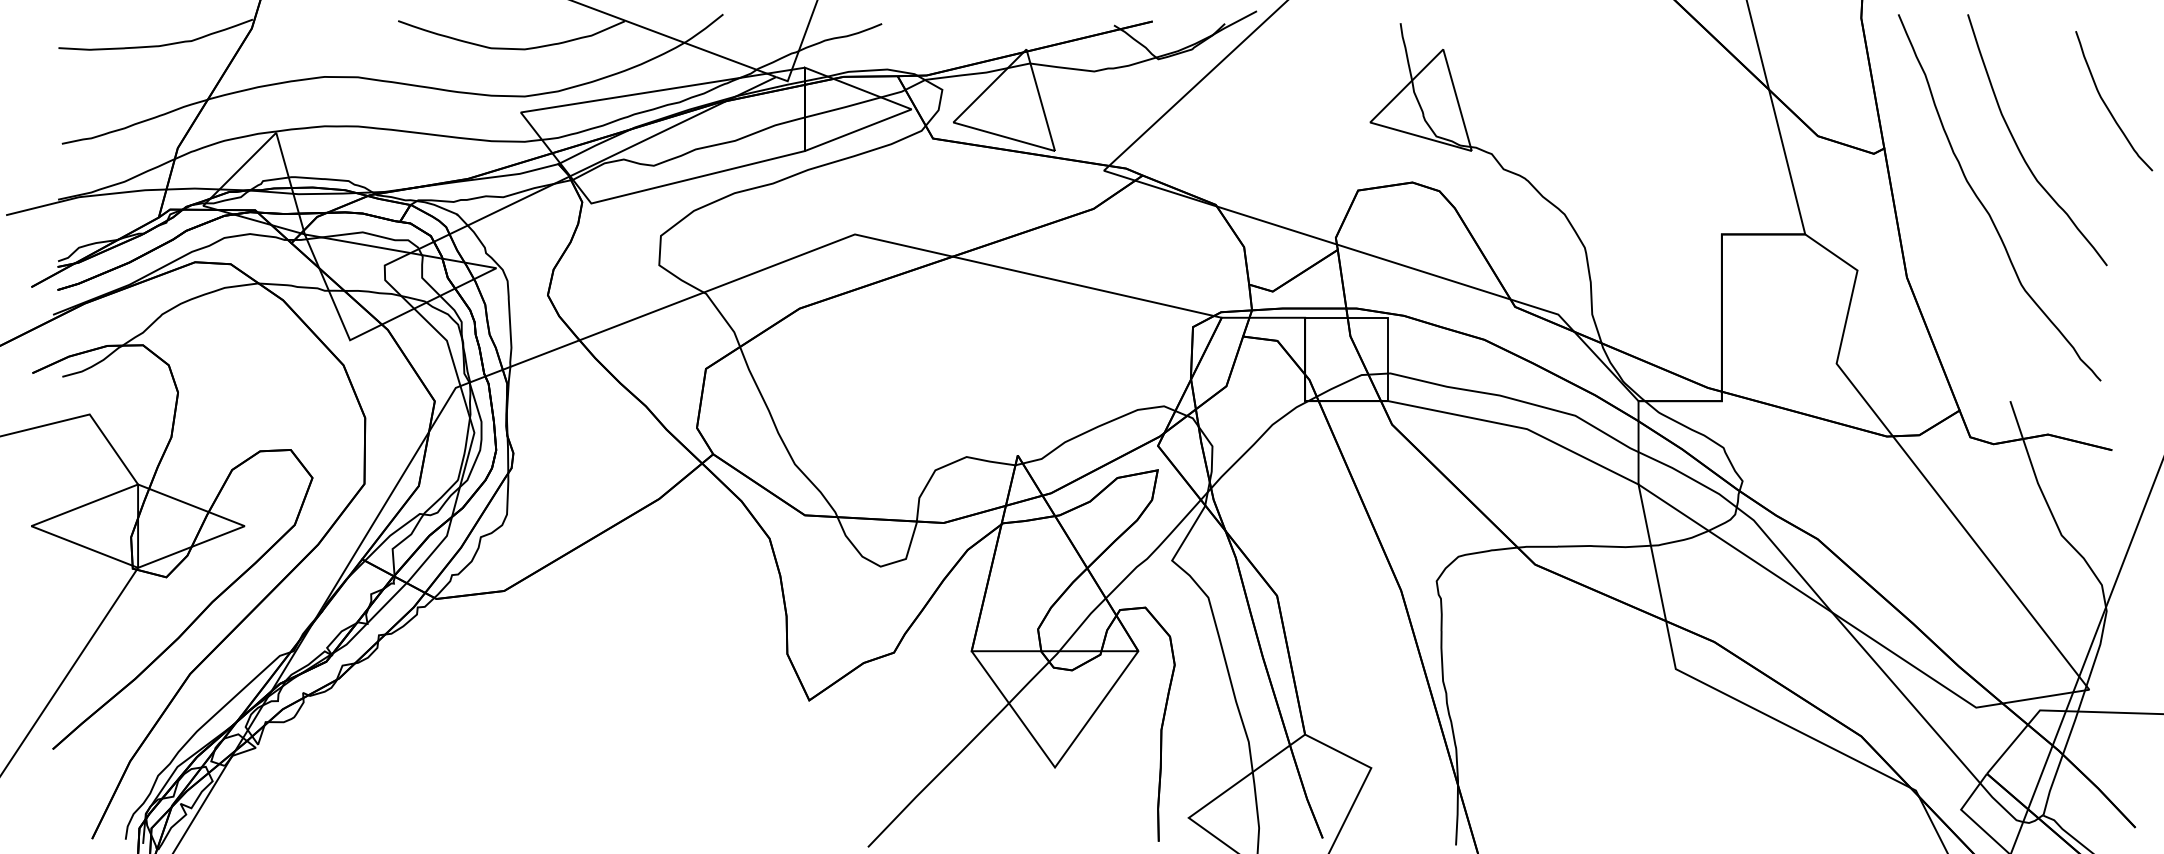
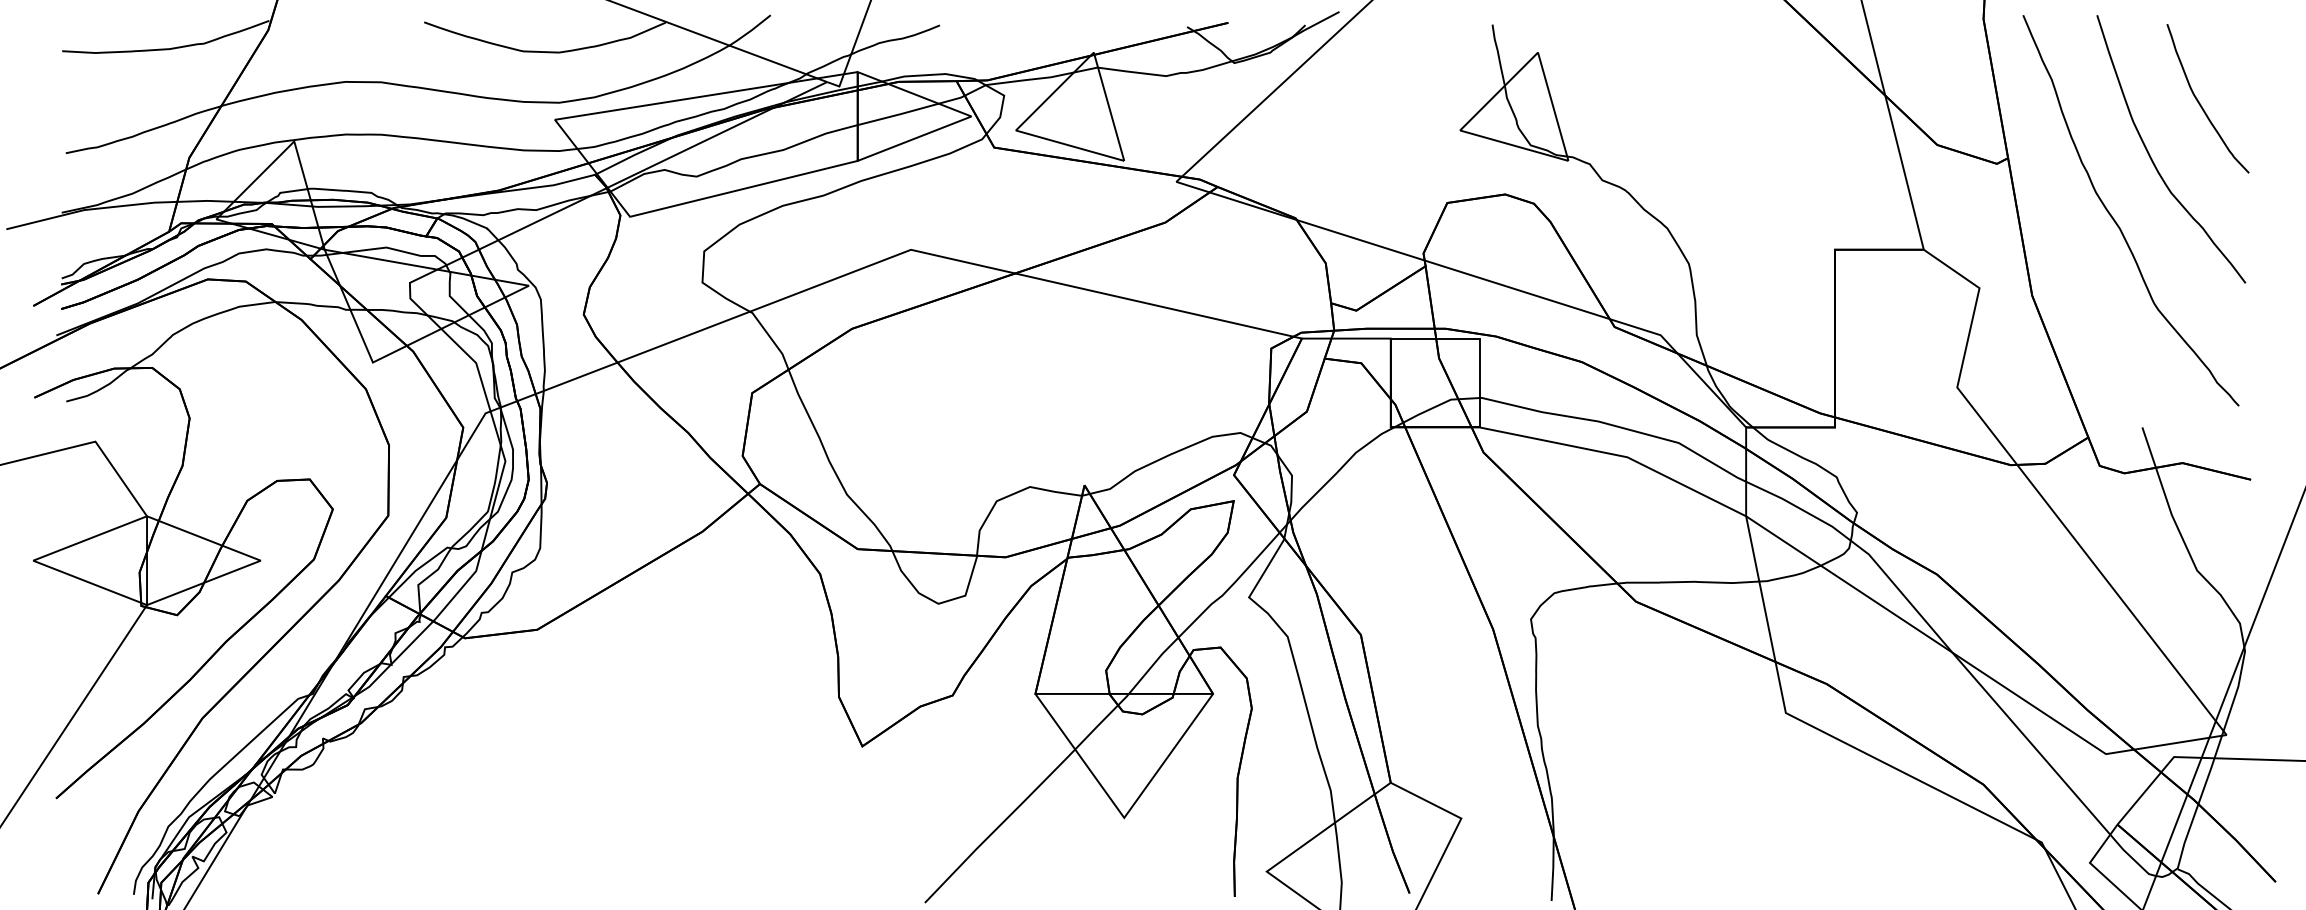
curve: (2108, 106) -> (2201, 104), moved

